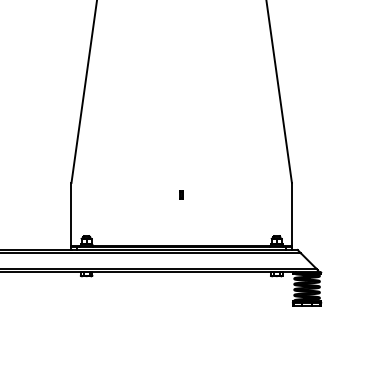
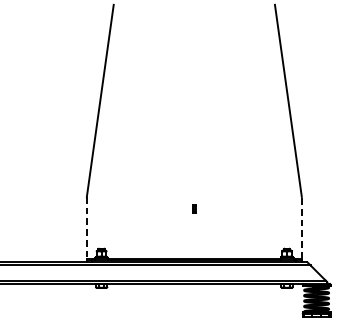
line: (71, 214) -> (86, 227), solid -> dashed
line: (291, 214) -> (301, 227), solid -> dashed

